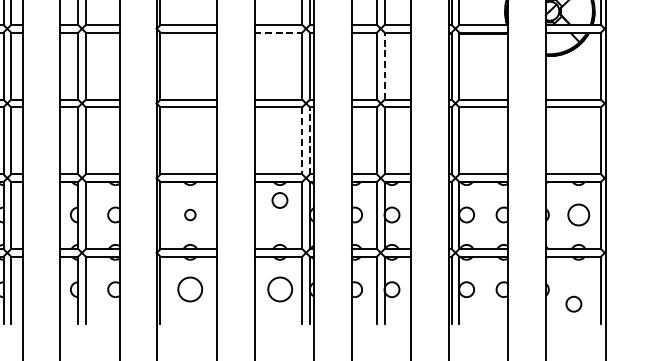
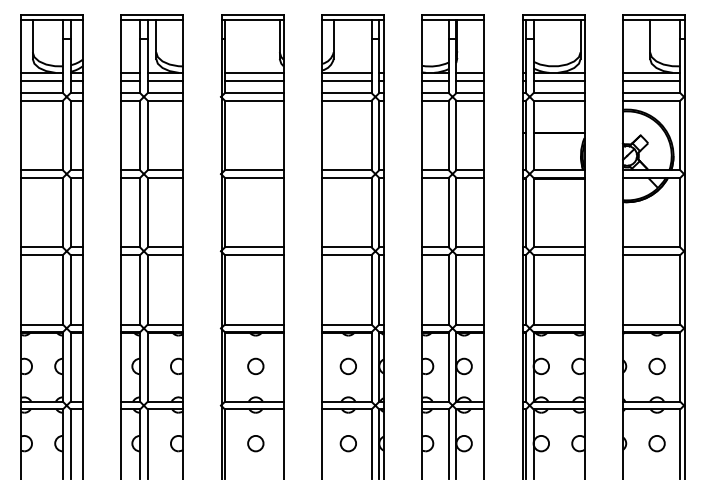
line: (278, 32) -> (346, 177), dashed -> solid
line: (384, 65) -> (456, 212), dashed -> solid
line: (302, 140) -> (371, 289), dashed -> solid
line: (310, 140) -> (379, 289), dashed -> solid
circle: (279, 200) -> (347, 366), moved
circle: (190, 215) -> (255, 366), size x1.43
circle: (578, 215) -> (656, 366), size x0.71
circle: (190, 289) -> (255, 443), size x0.62
circle: (279, 289) -> (347, 443), size x0.62
circle: (573, 304) -> (656, 443), moved

